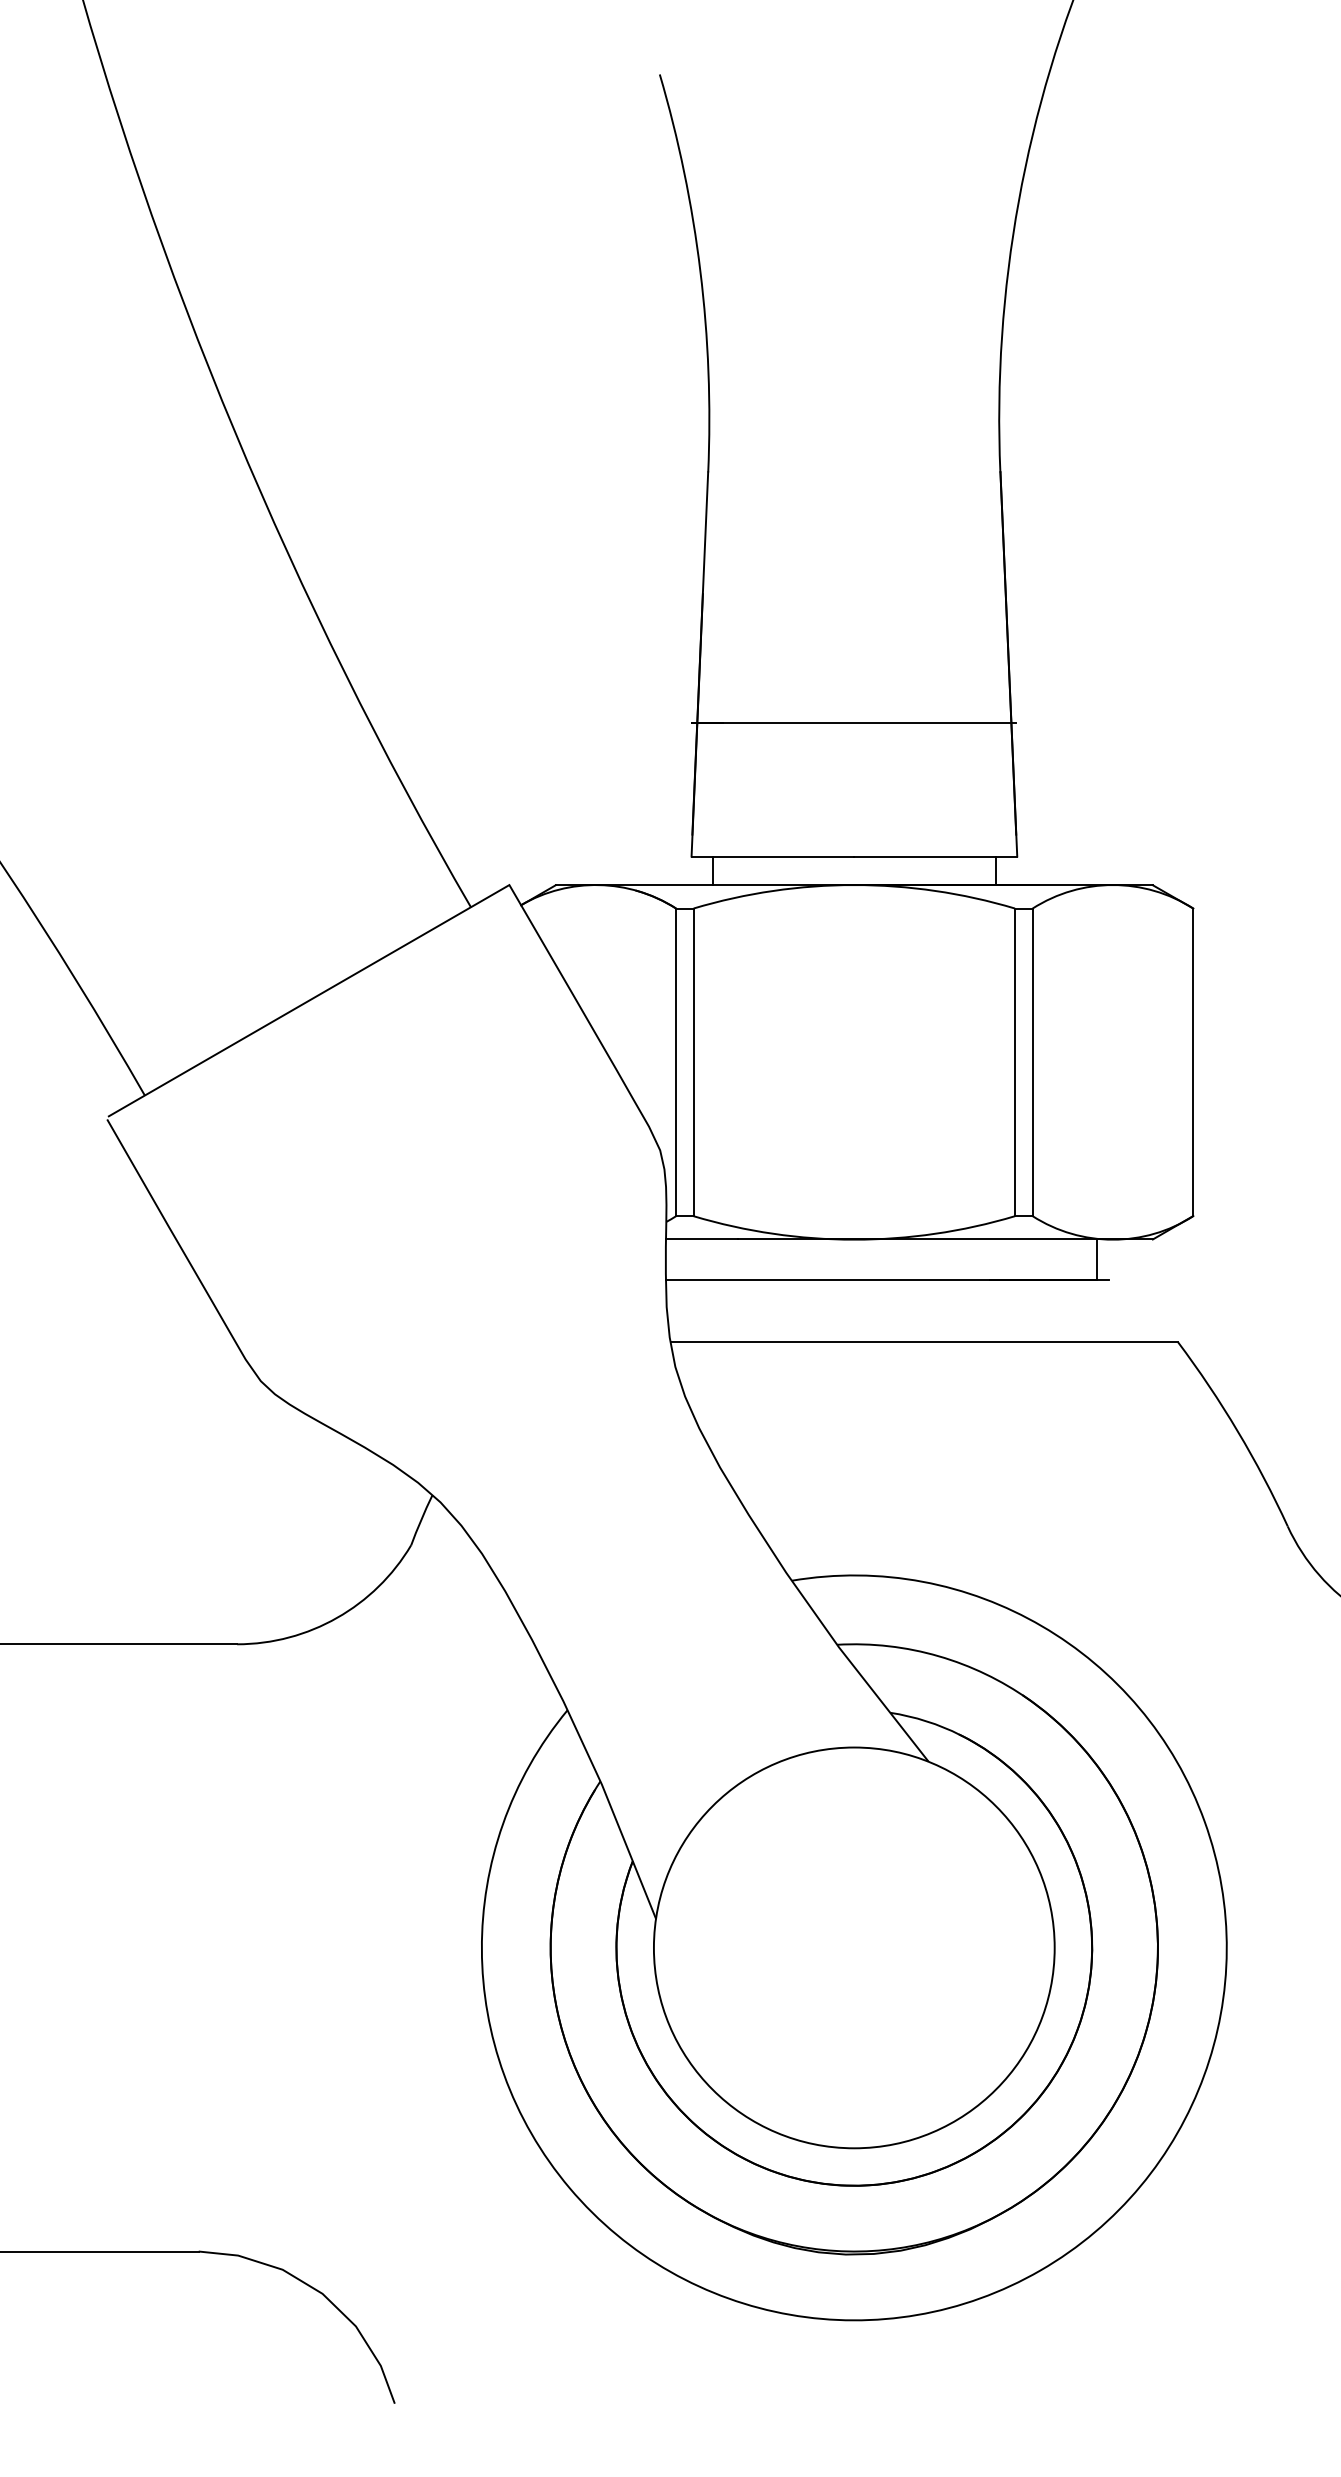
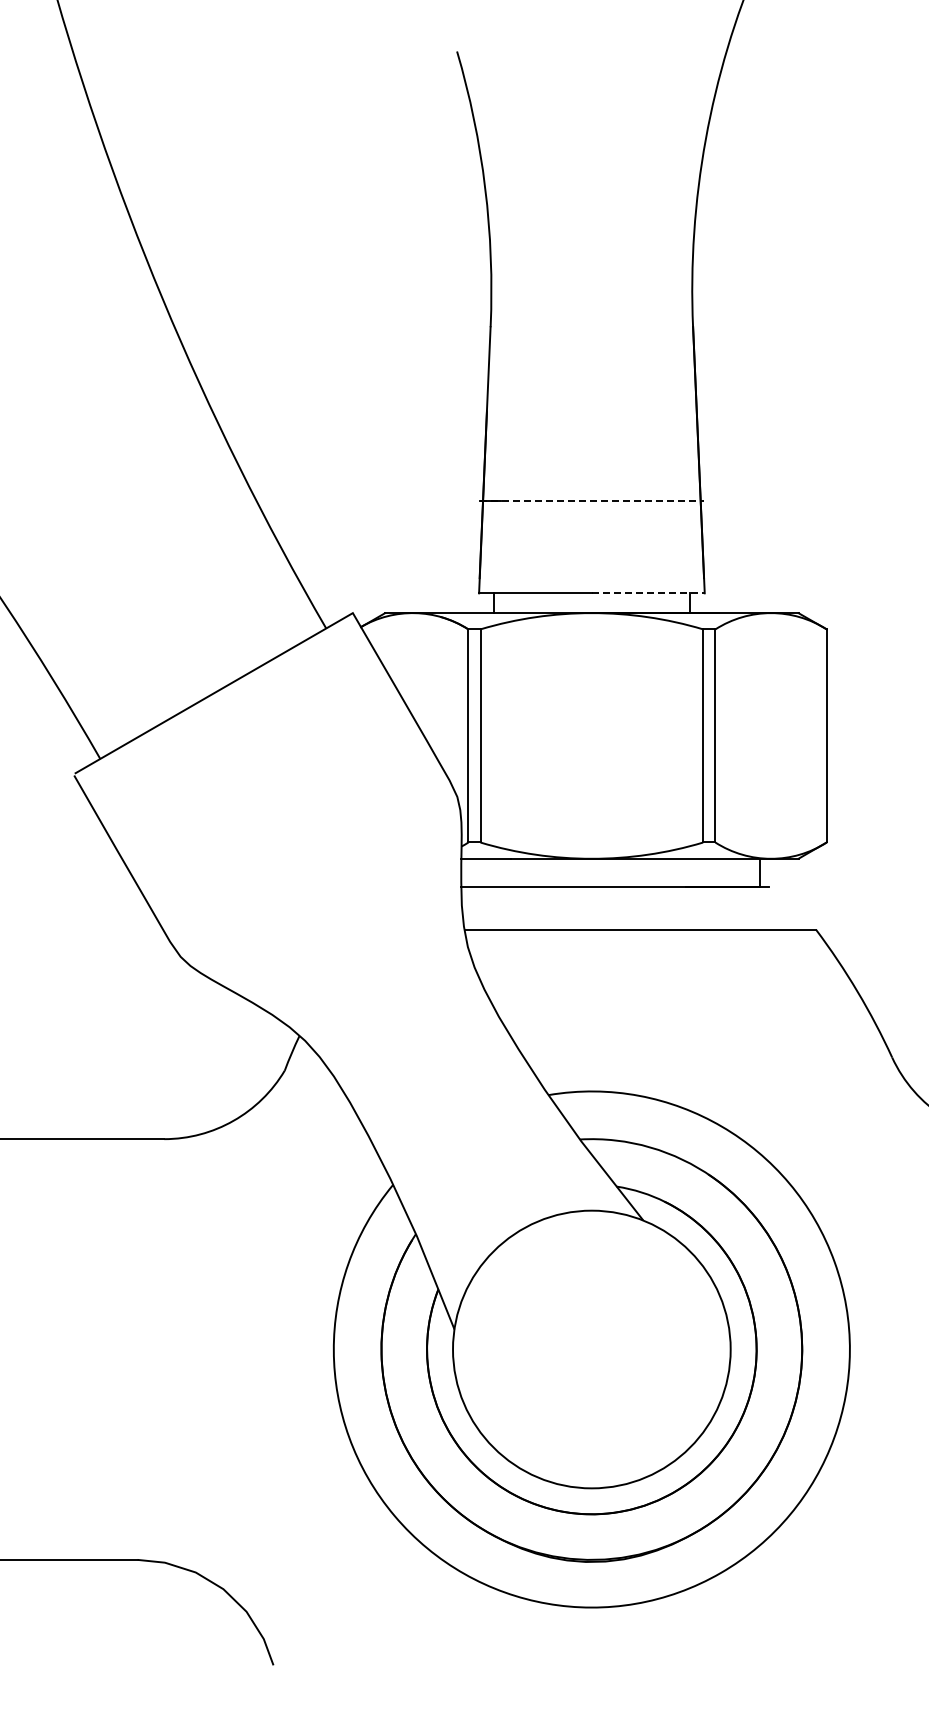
line: (855, 722) -> (592, 500), solid -> dashed
line: (936, 856) -> (648, 593), solid -> dashed

